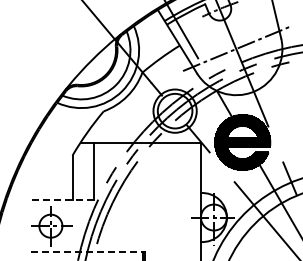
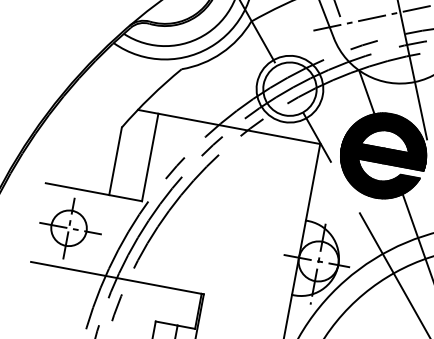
line: (62, 200) -> (93, 192), dashed -> solid
line: (87, 252) -> (117, 278), dashed -> solid

